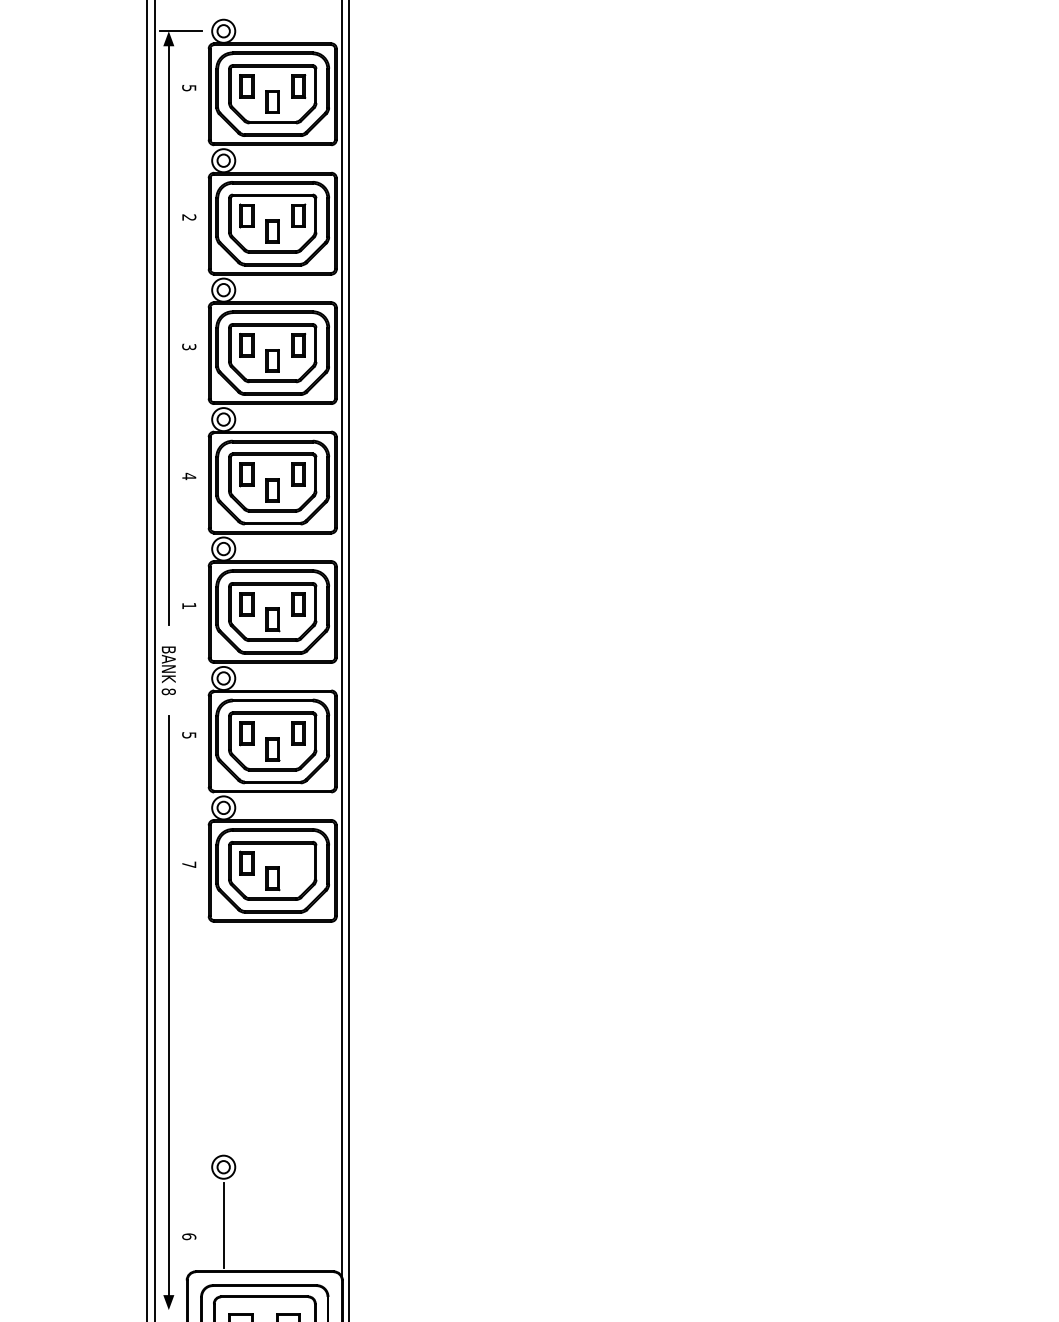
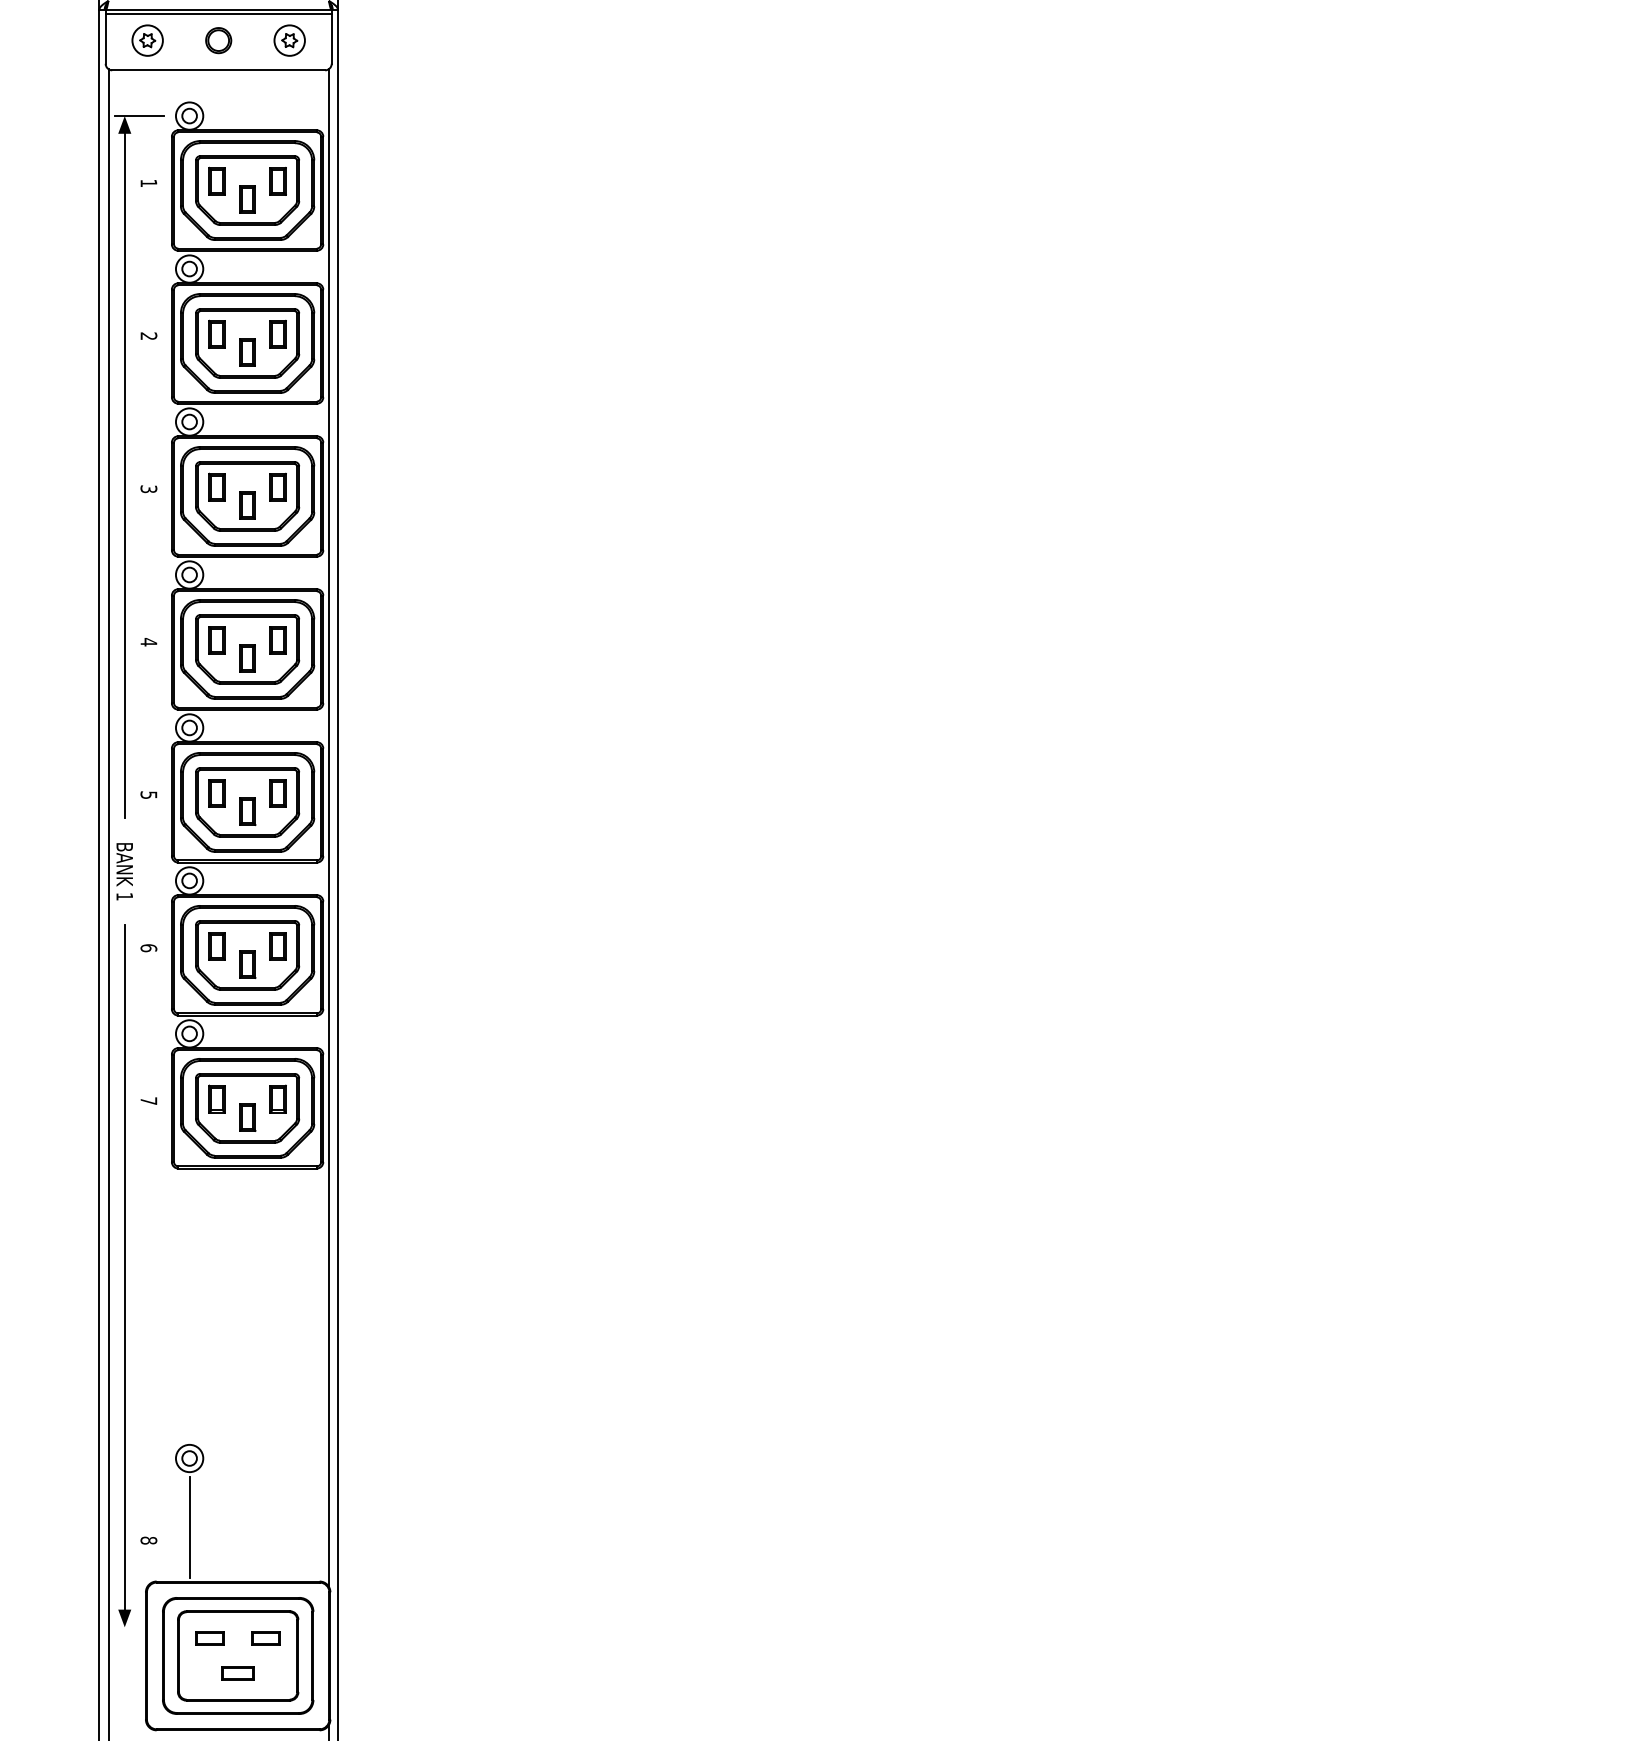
text: (188, 87) -> (148, 182), 5 -> 1
text: (188, 605) -> (148, 794), 1 -> 5
text: (168, 691) -> (124, 896), 8 -> 1
text: (188, 735) -> (148, 948), 5 -> 6
part: (298, 862) -> (277, 1098), added
text: (188, 1236) -> (148, 1540), 6 -> 8

